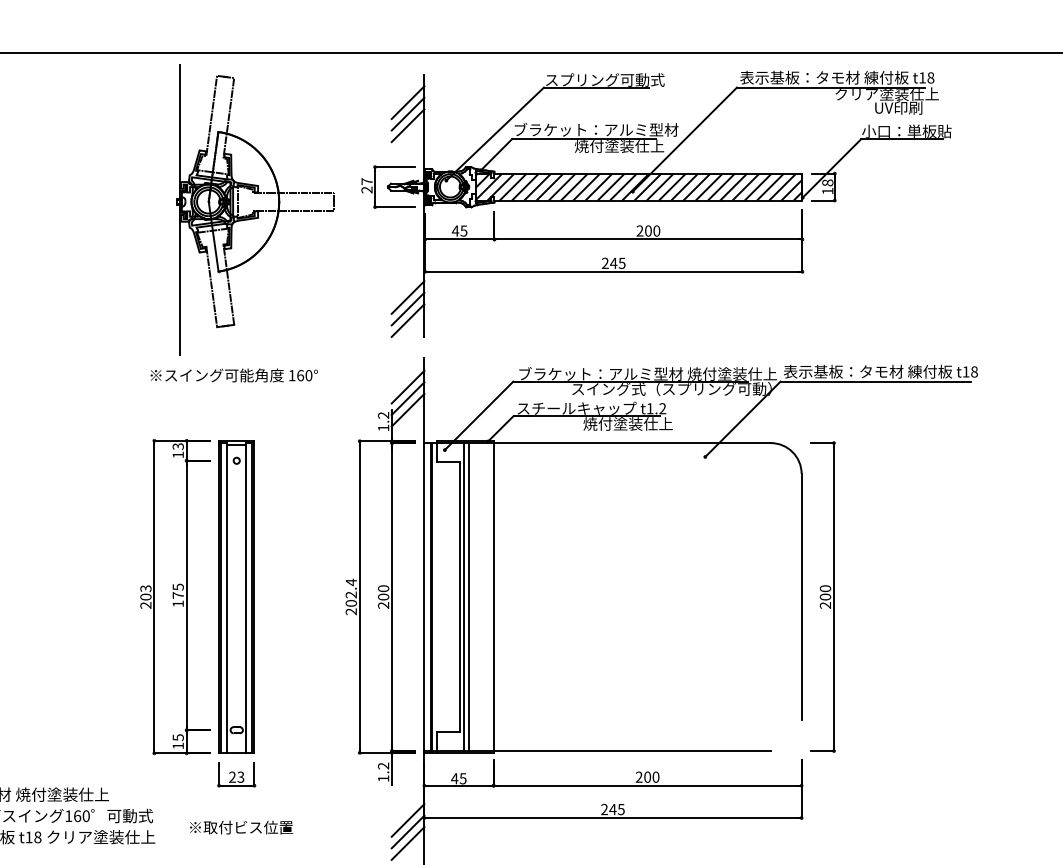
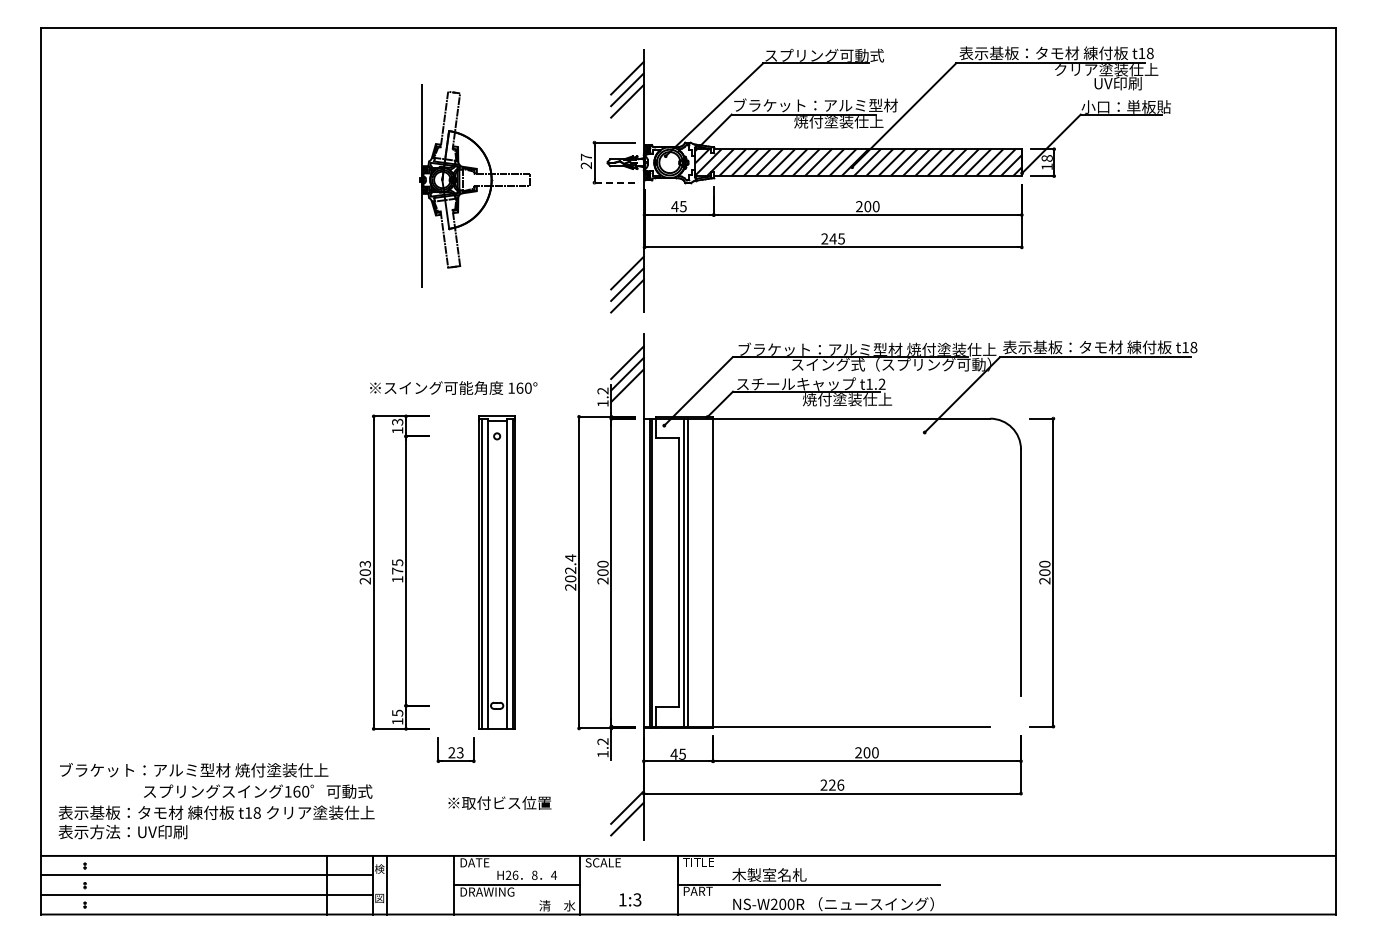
line: (395, 206) -> (614, 182), solid -> dashed
part: (256, 209) -> (475, 185), size x0.7
text: (234, 374) -> (453, 387), moved
part: (236, 596) -> (496, 572), moved
text: (617, 808) -> (836, 784), 245 -> 226
line: (408, 819) -> (627, 795), removed
text: (241, 826) -> (499, 802), moved

